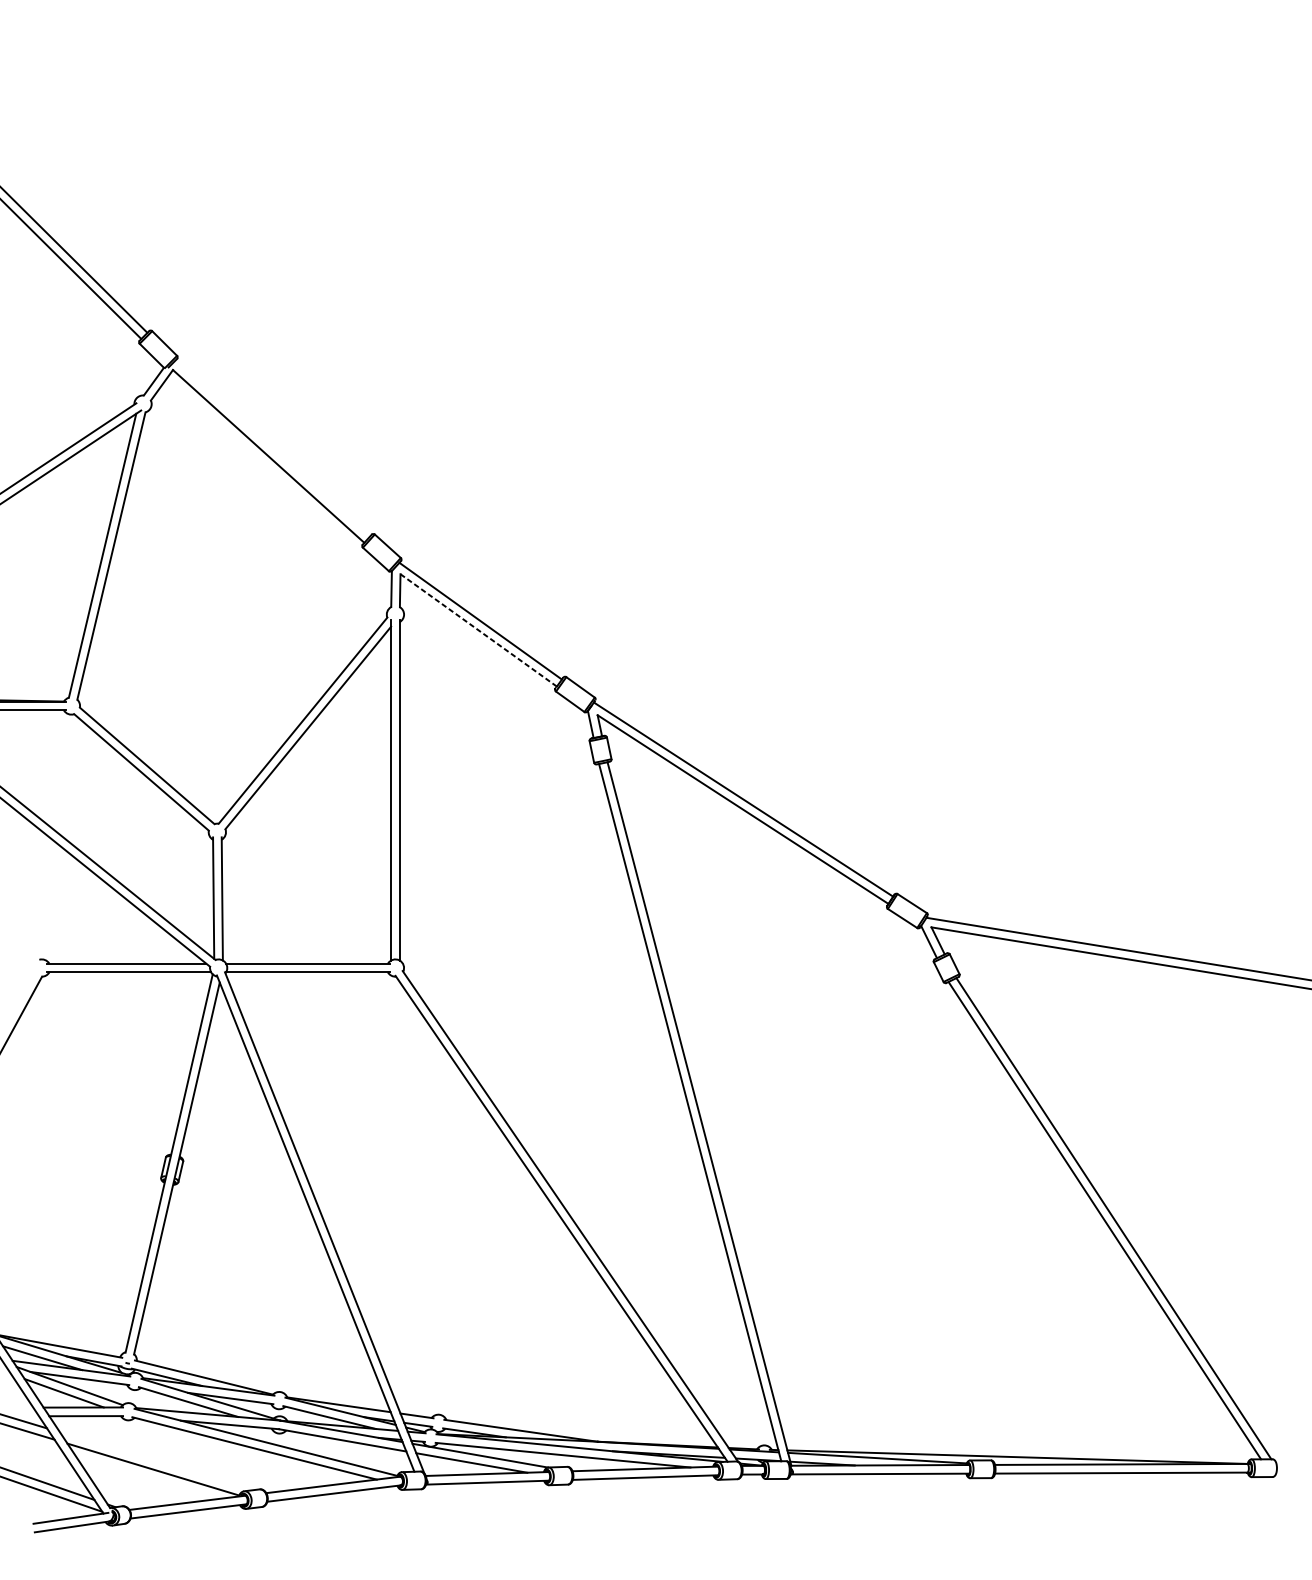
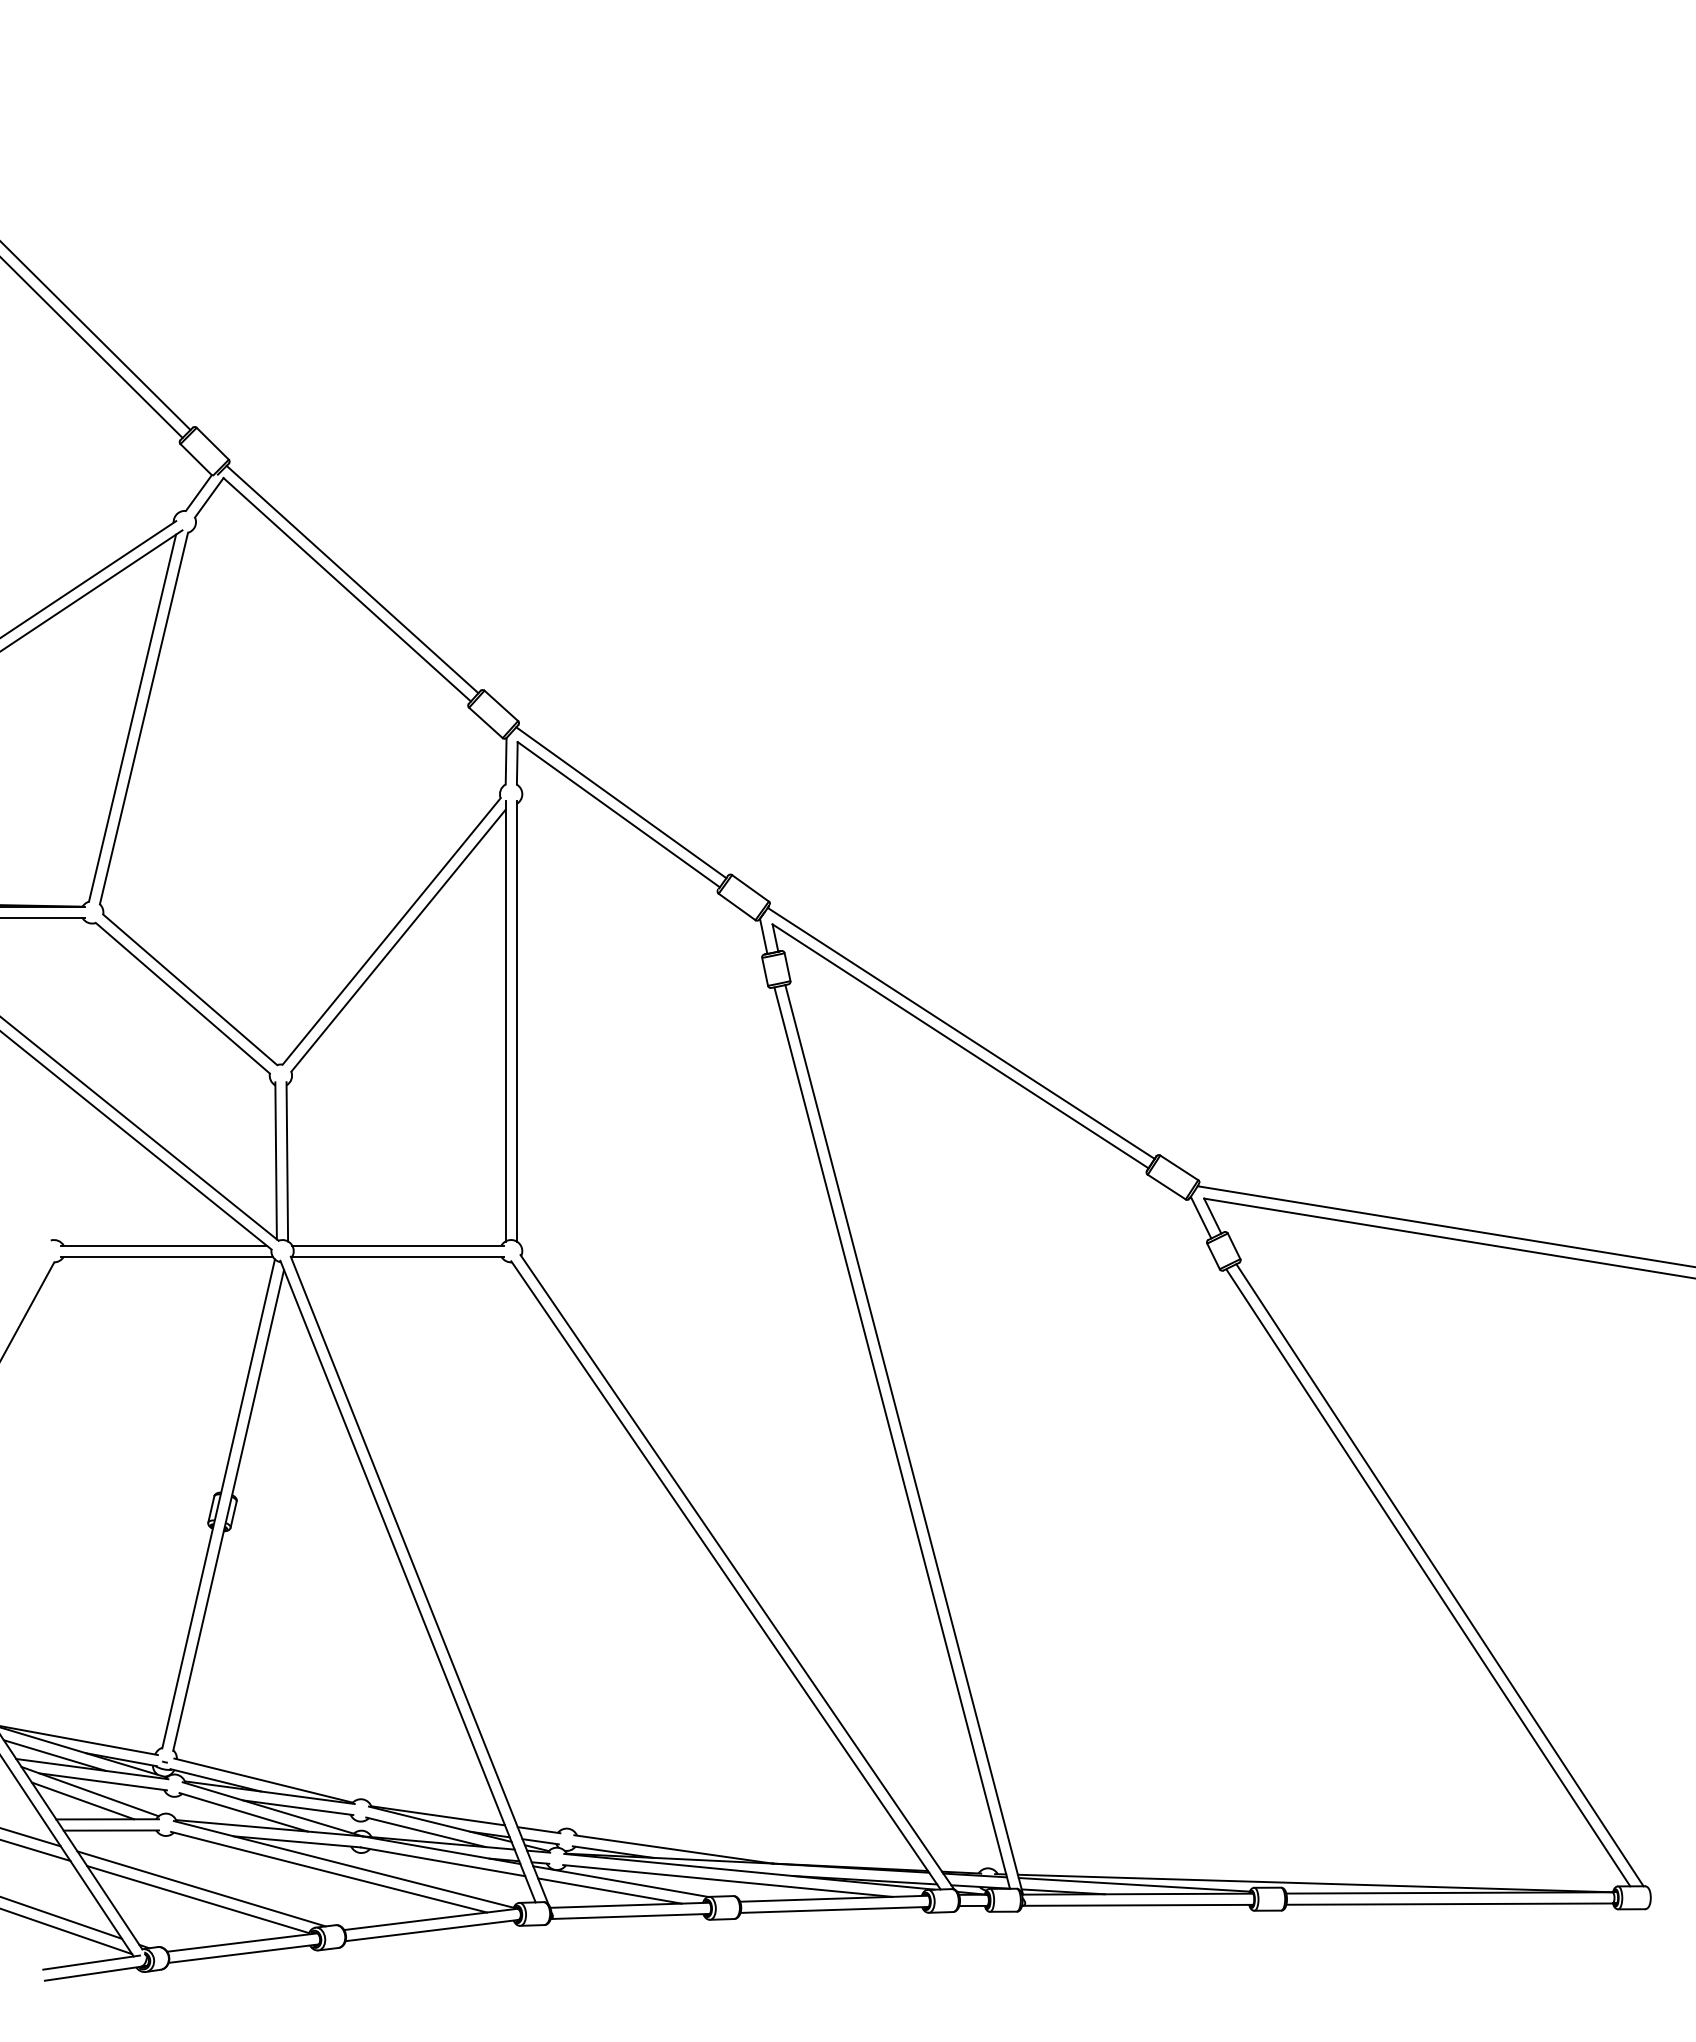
line: (272, 448) -> (352, 579), added
line: (478, 630) -> (618, 814), dashed -> solid
line: (155, 1461) -> (201, 1888), added

